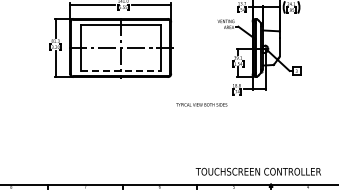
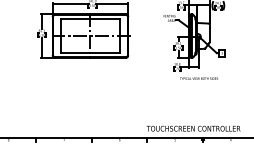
line: (120, 70) -> (90, 52), dashed -> solid
text: (201, 104) -> (198, 78), moved

